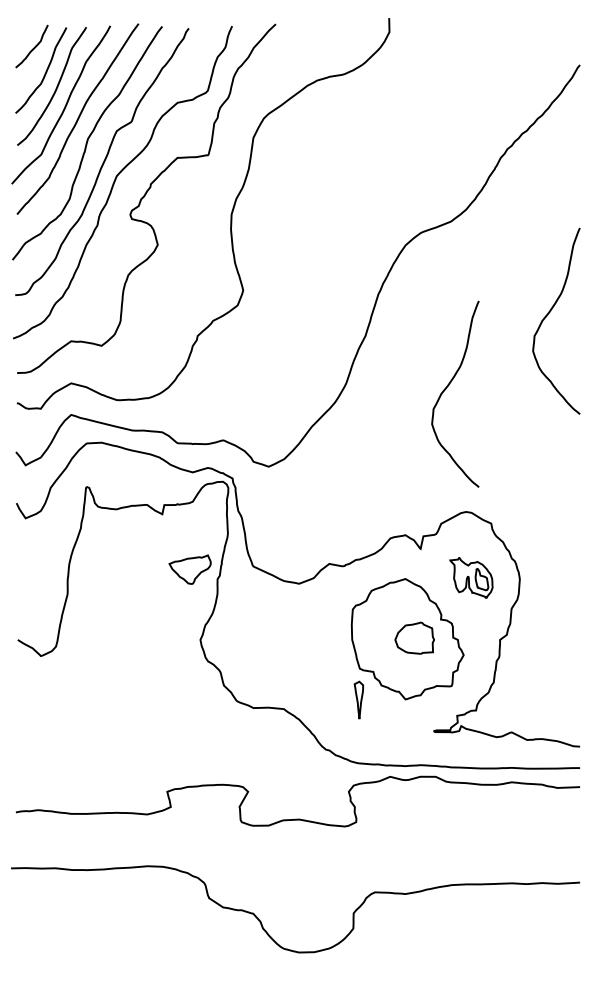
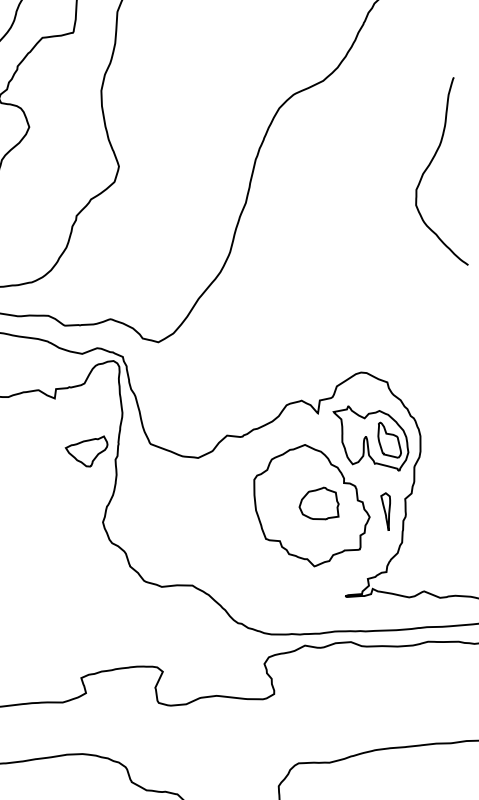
curve: (446, 389) -> (331, 250), removed
part: (471, 577) -> (371, 438), size x1.67
part: (358, 699) -> (386, 511), moved

